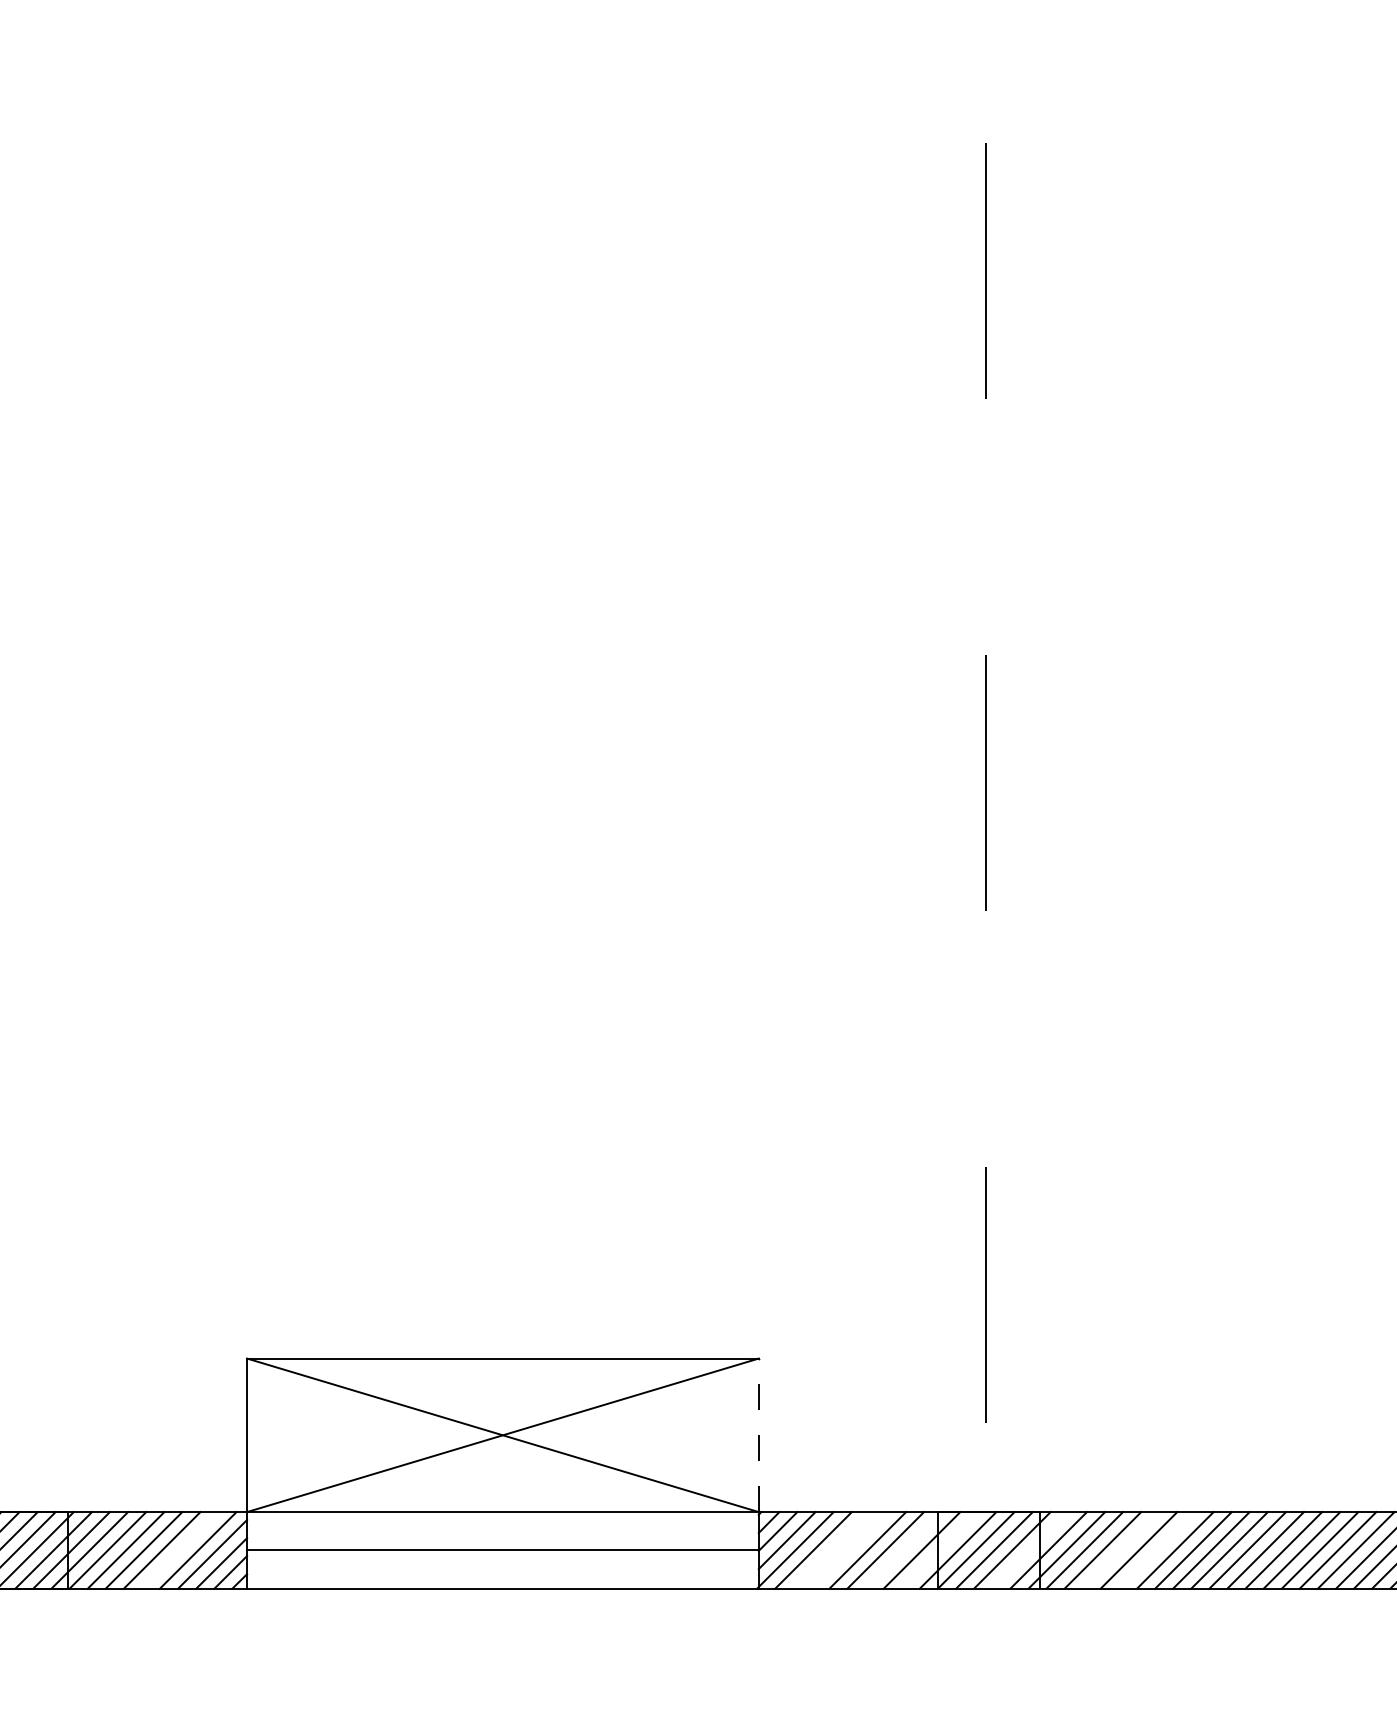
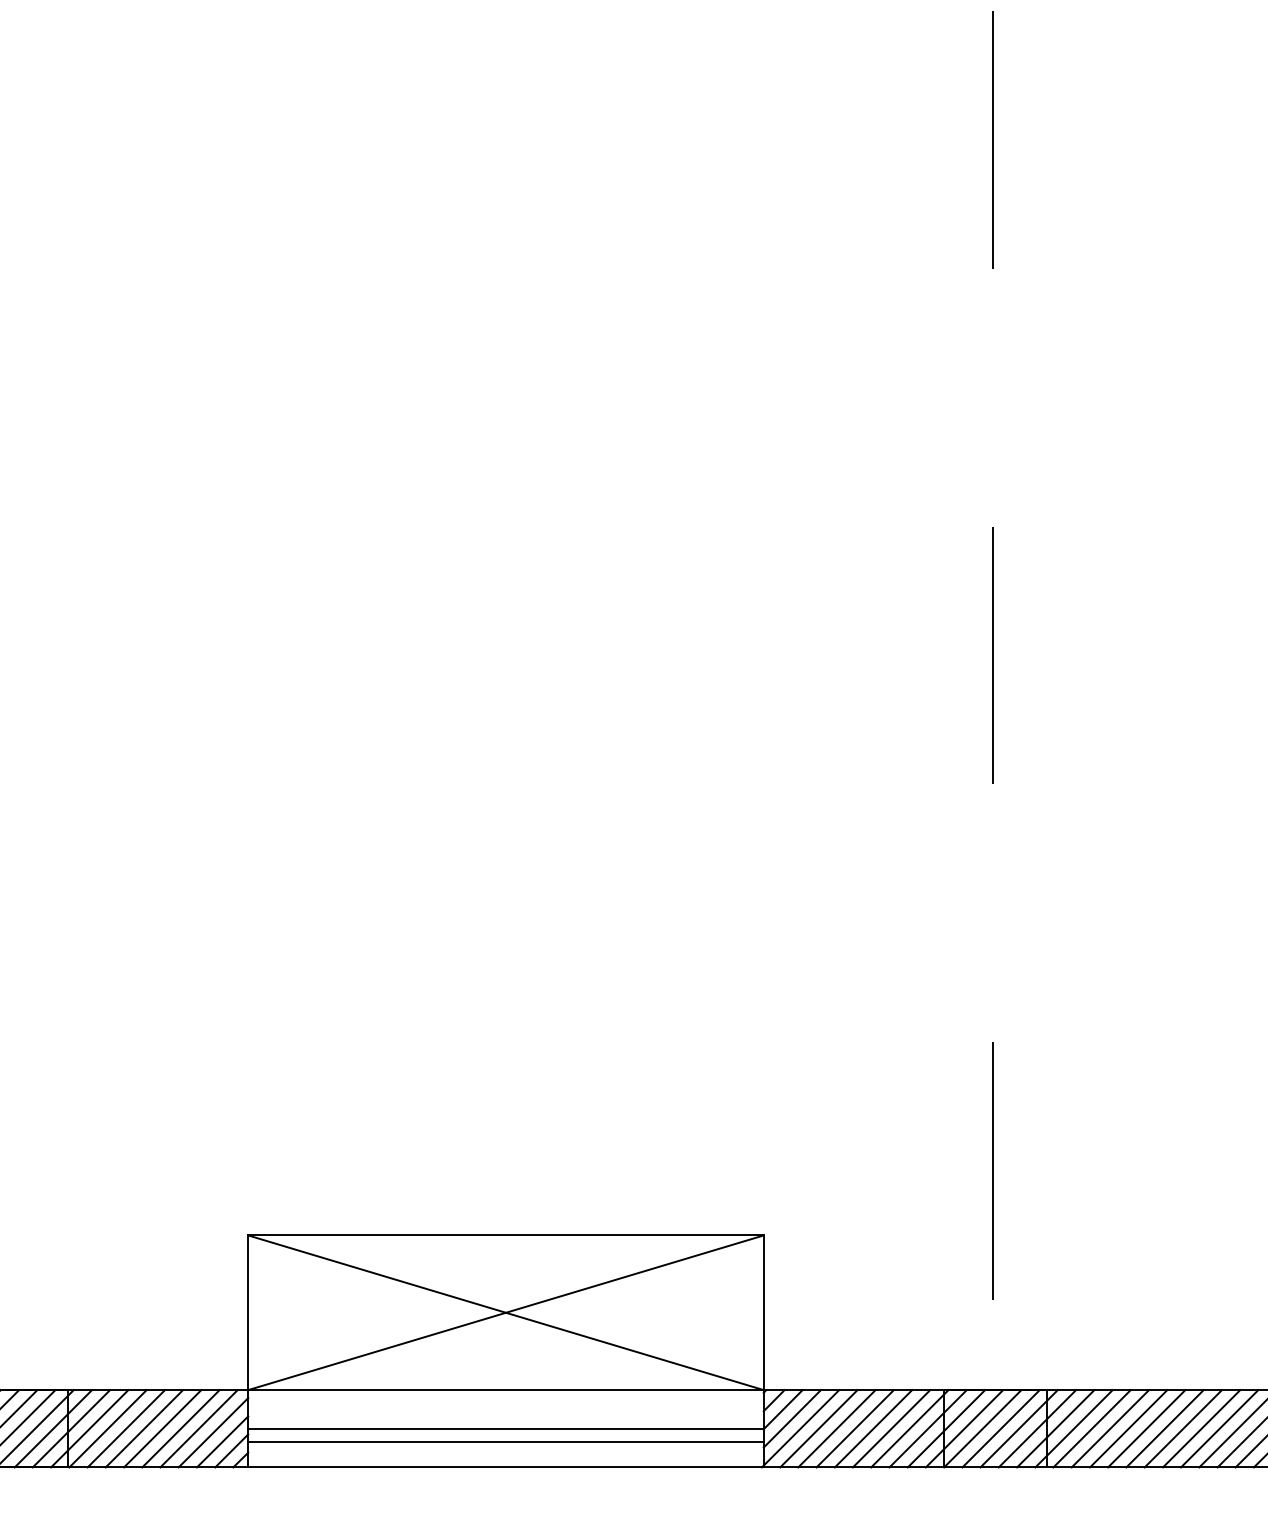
line: (758, 1435) -> (763, 1312), dashed -> solid
line: (179, 1550) -> (180, 1428), added
line: (831, 1550) -> (837, 1428), added
line: (849, 1550) -> (855, 1428), added
line: (903, 1550) -> (909, 1428), added
line: (939, 1550) -> (945, 1428), added
line: (1030, 1550) -> (1037, 1428), added
line: (1120, 1550) -> (1128, 1428), added
line: (1156, 1550) -> (1164, 1428), added
line: (502, 1563) -> (505, 1441), added

